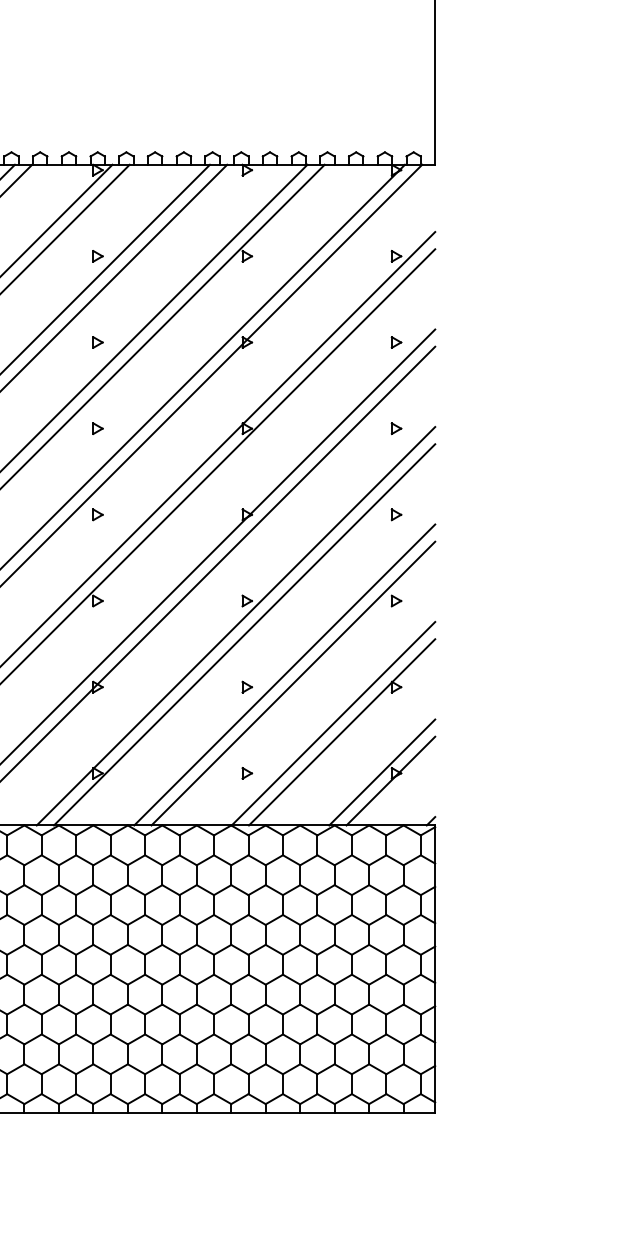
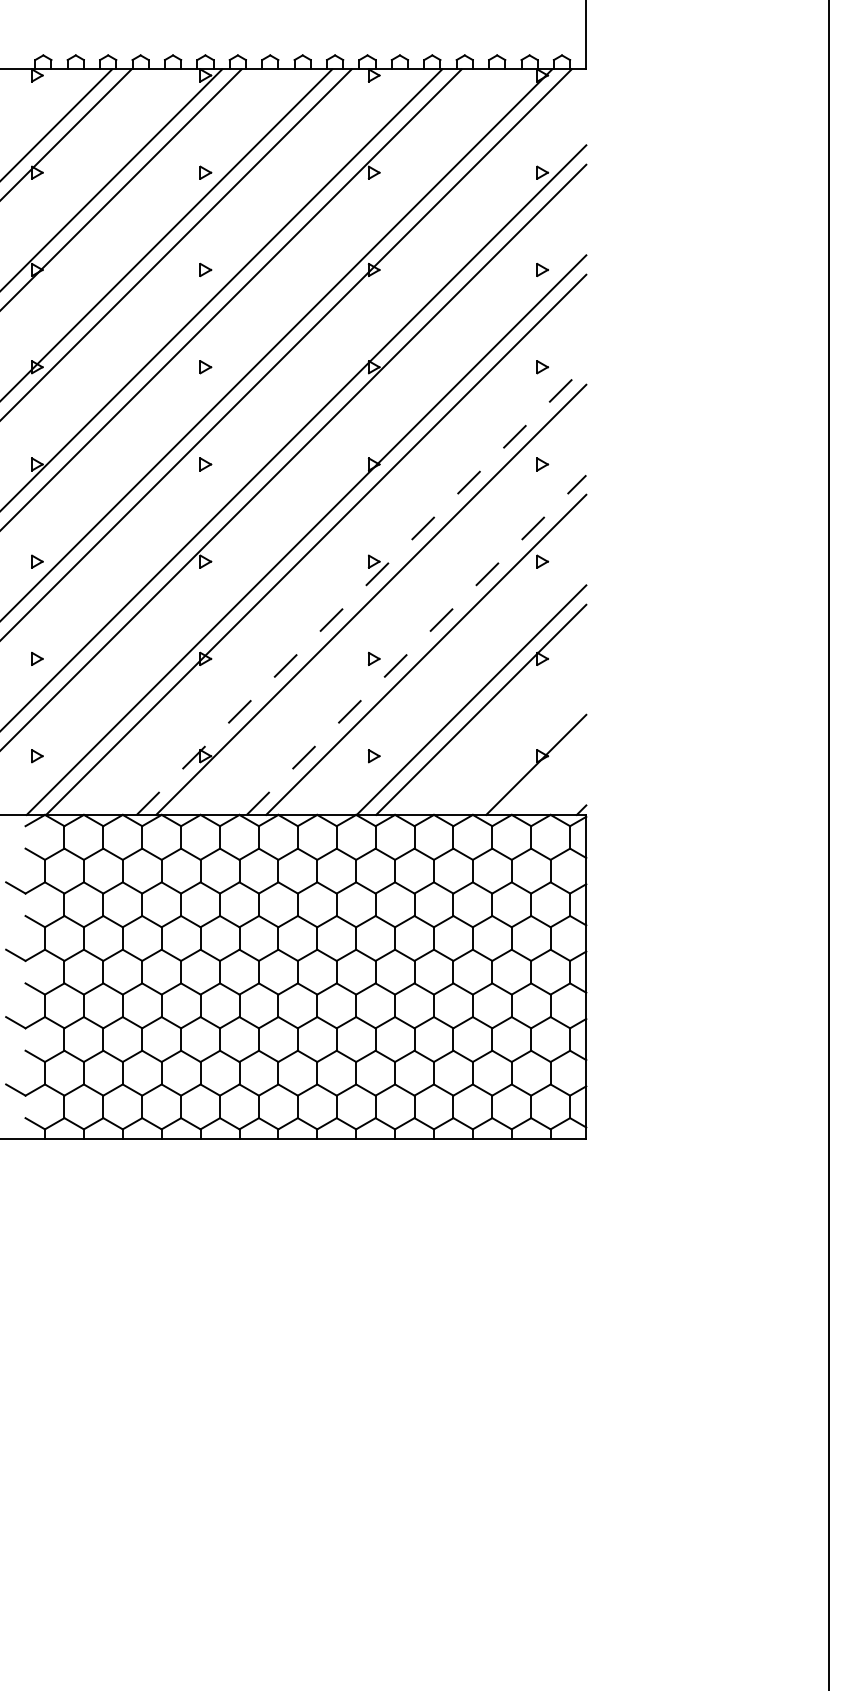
line: (235, 626) -> (361, 590), solid -> dashed
line: (284, 674) -> (416, 644), solid -> dashed
line: (382, 771) -> (526, 754), removed

